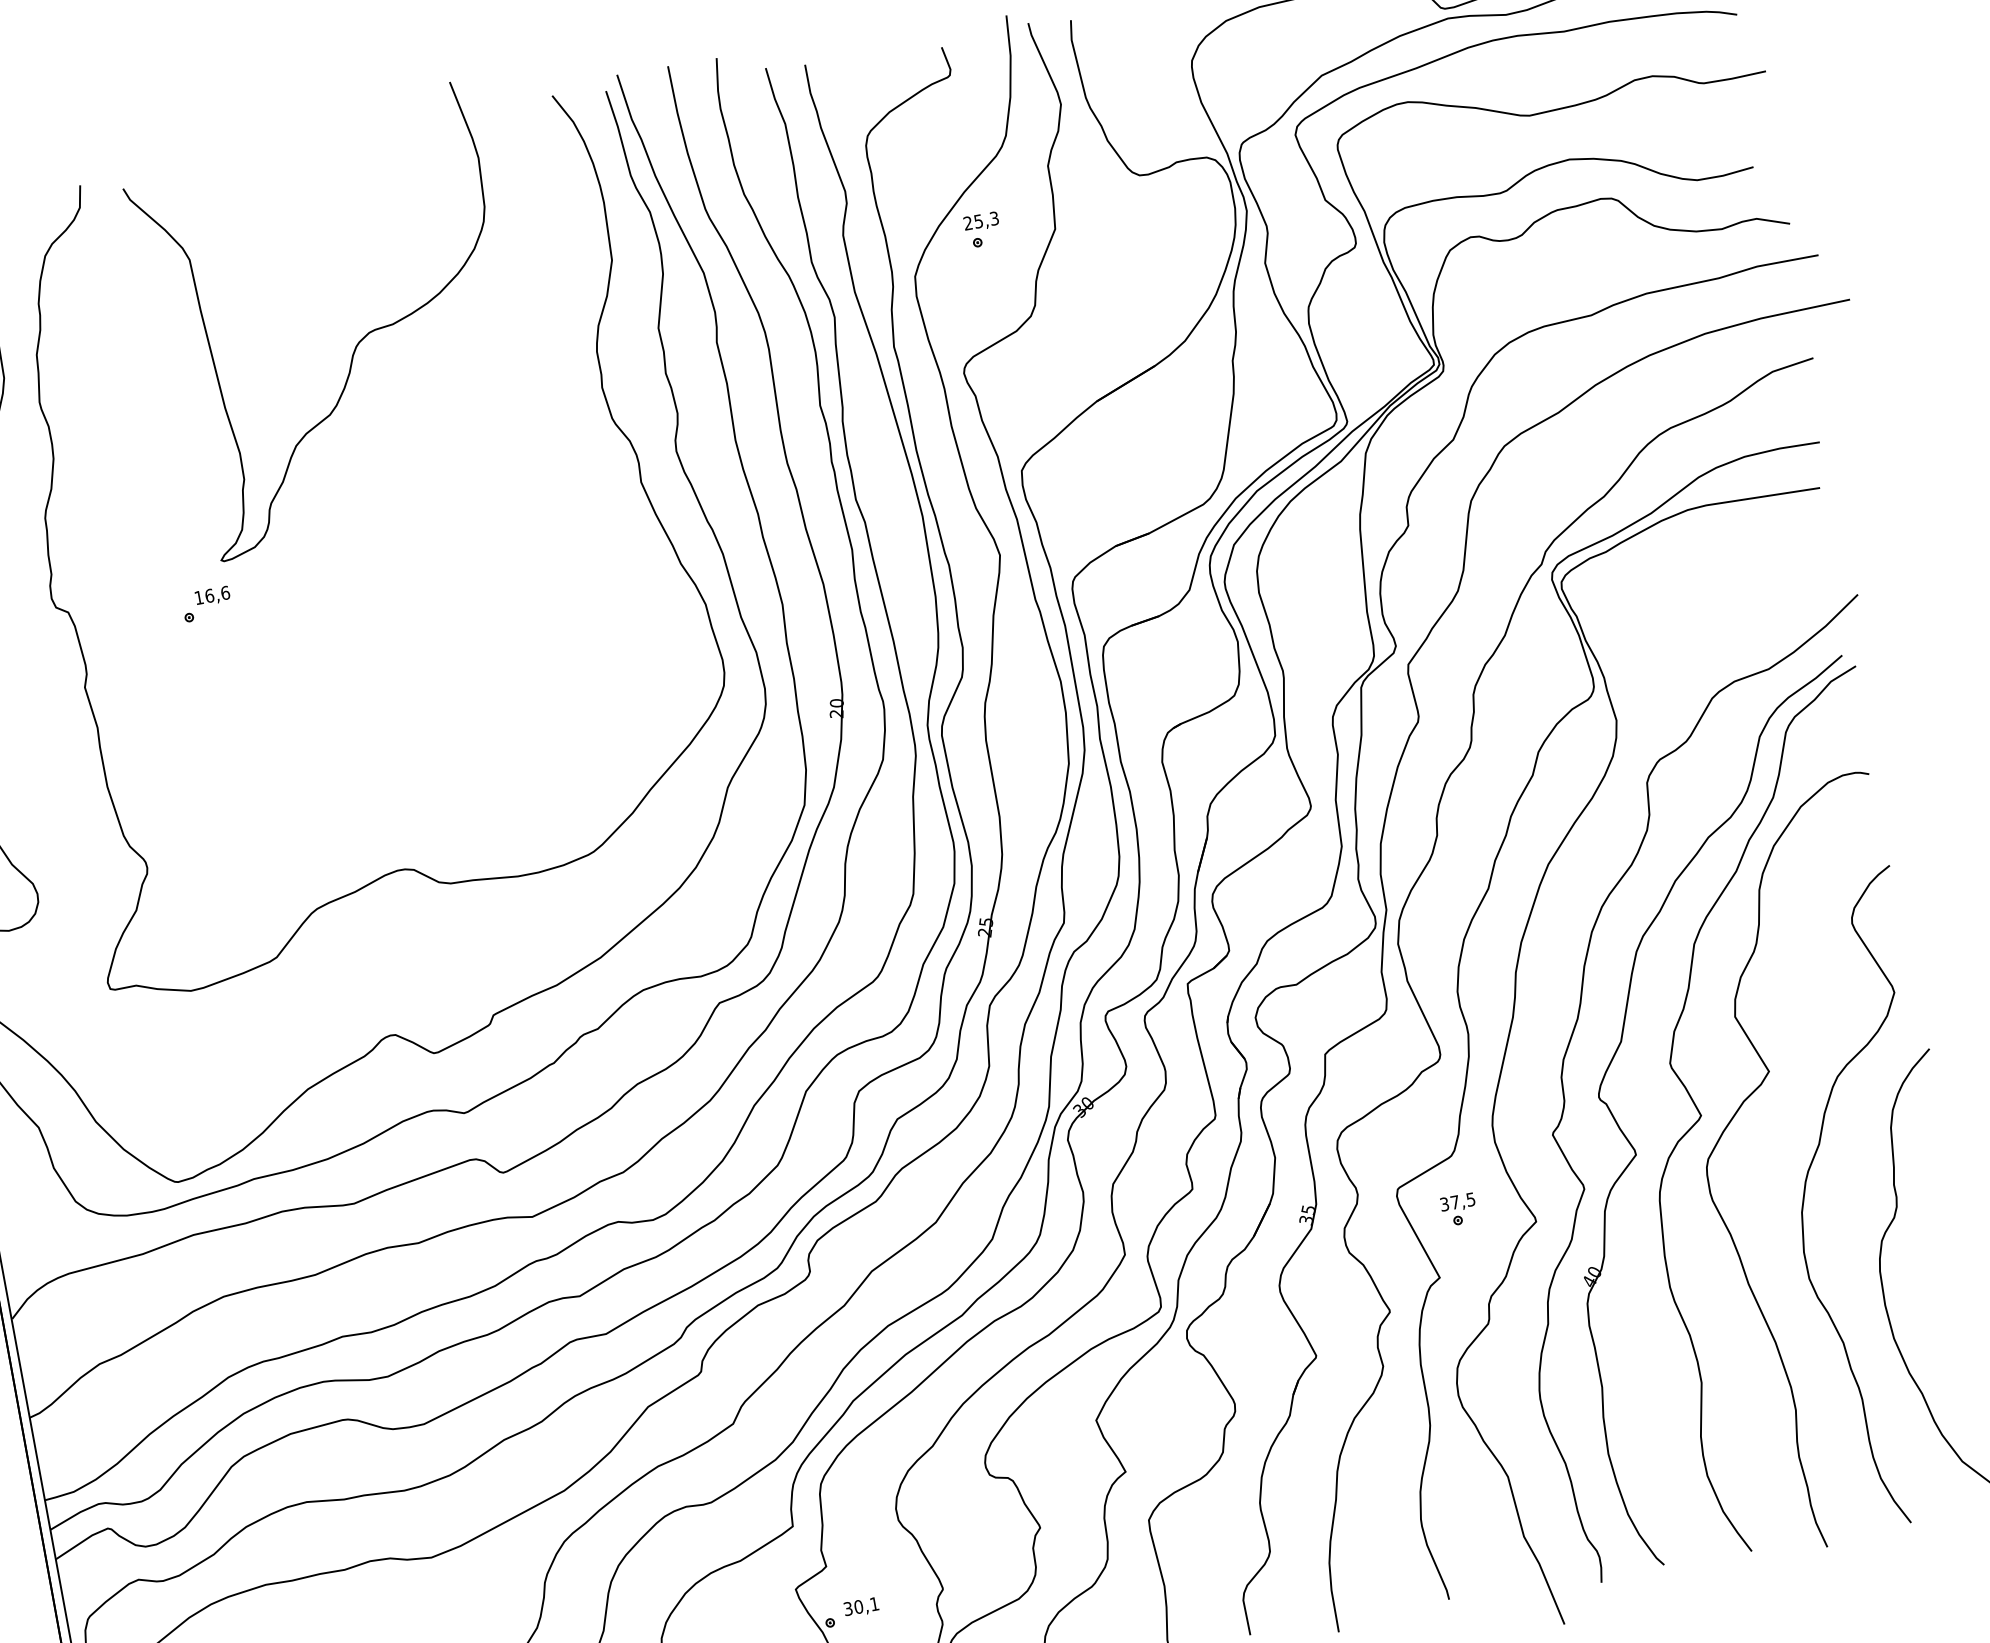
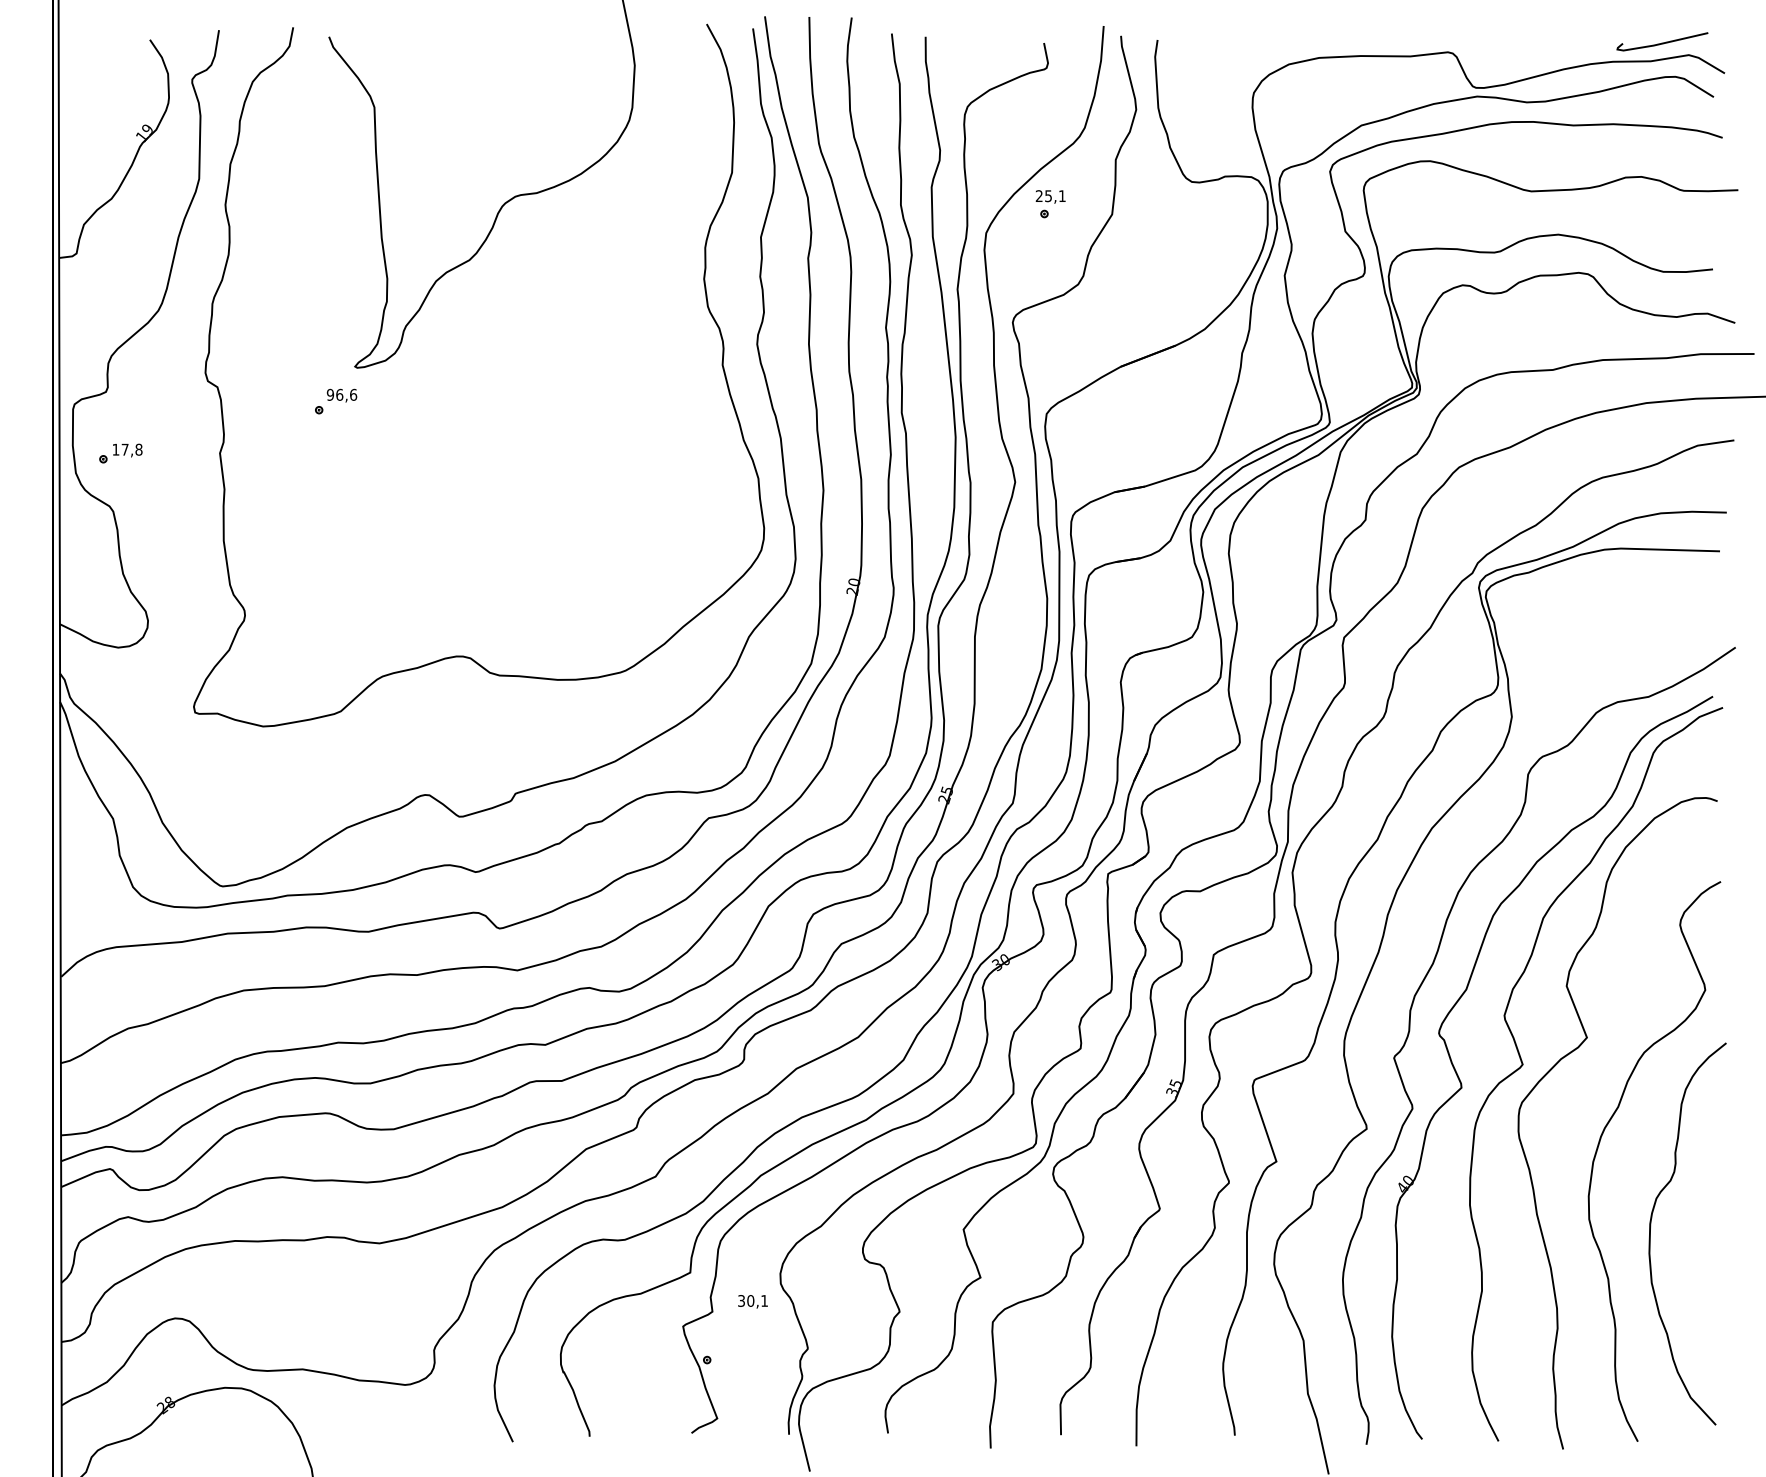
text: (994, 218) -> (1062, 196), 25,3 -> 25,1
text: (199, 597) -> (330, 394), 16,6 -> 96,6
part: (1459, 1210) -> (1303, 1107), removed
text: (860, 1607) -> (752, 1301), moved

